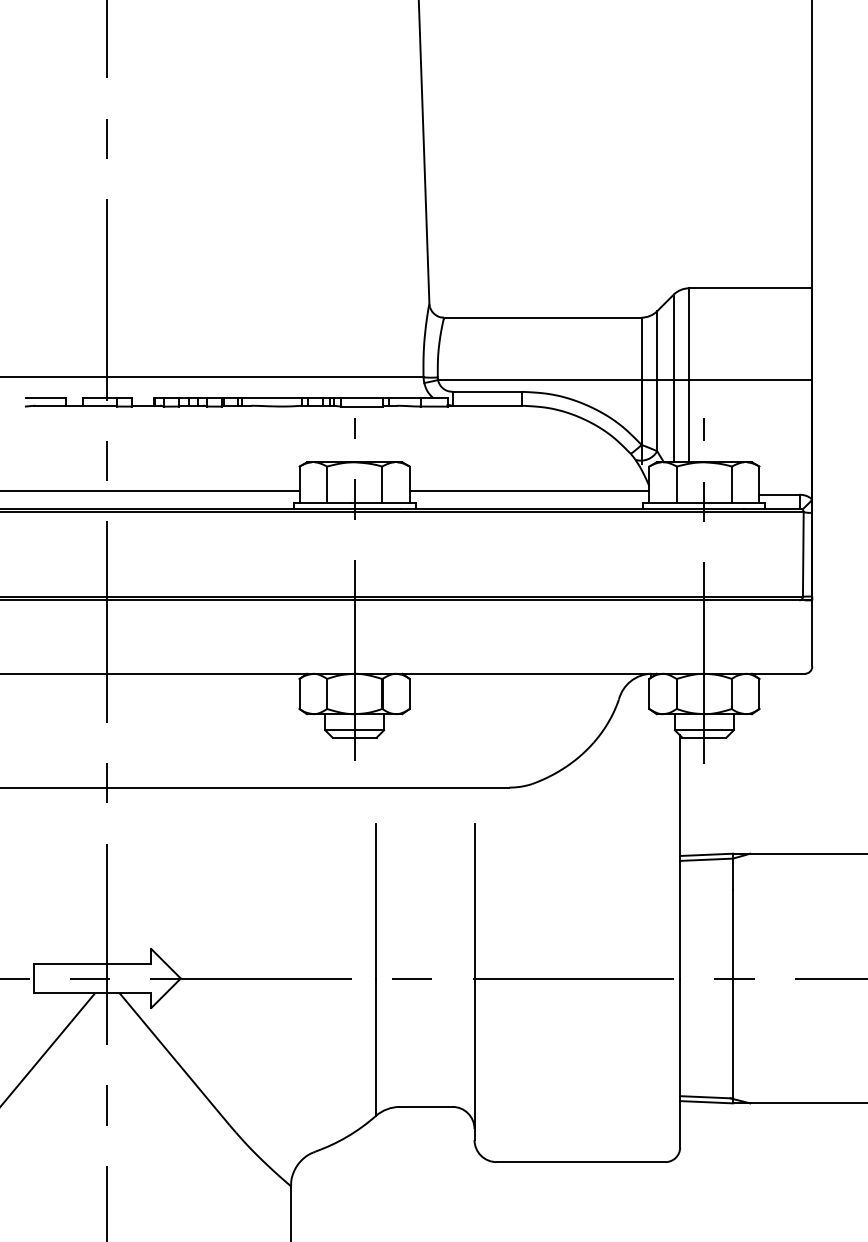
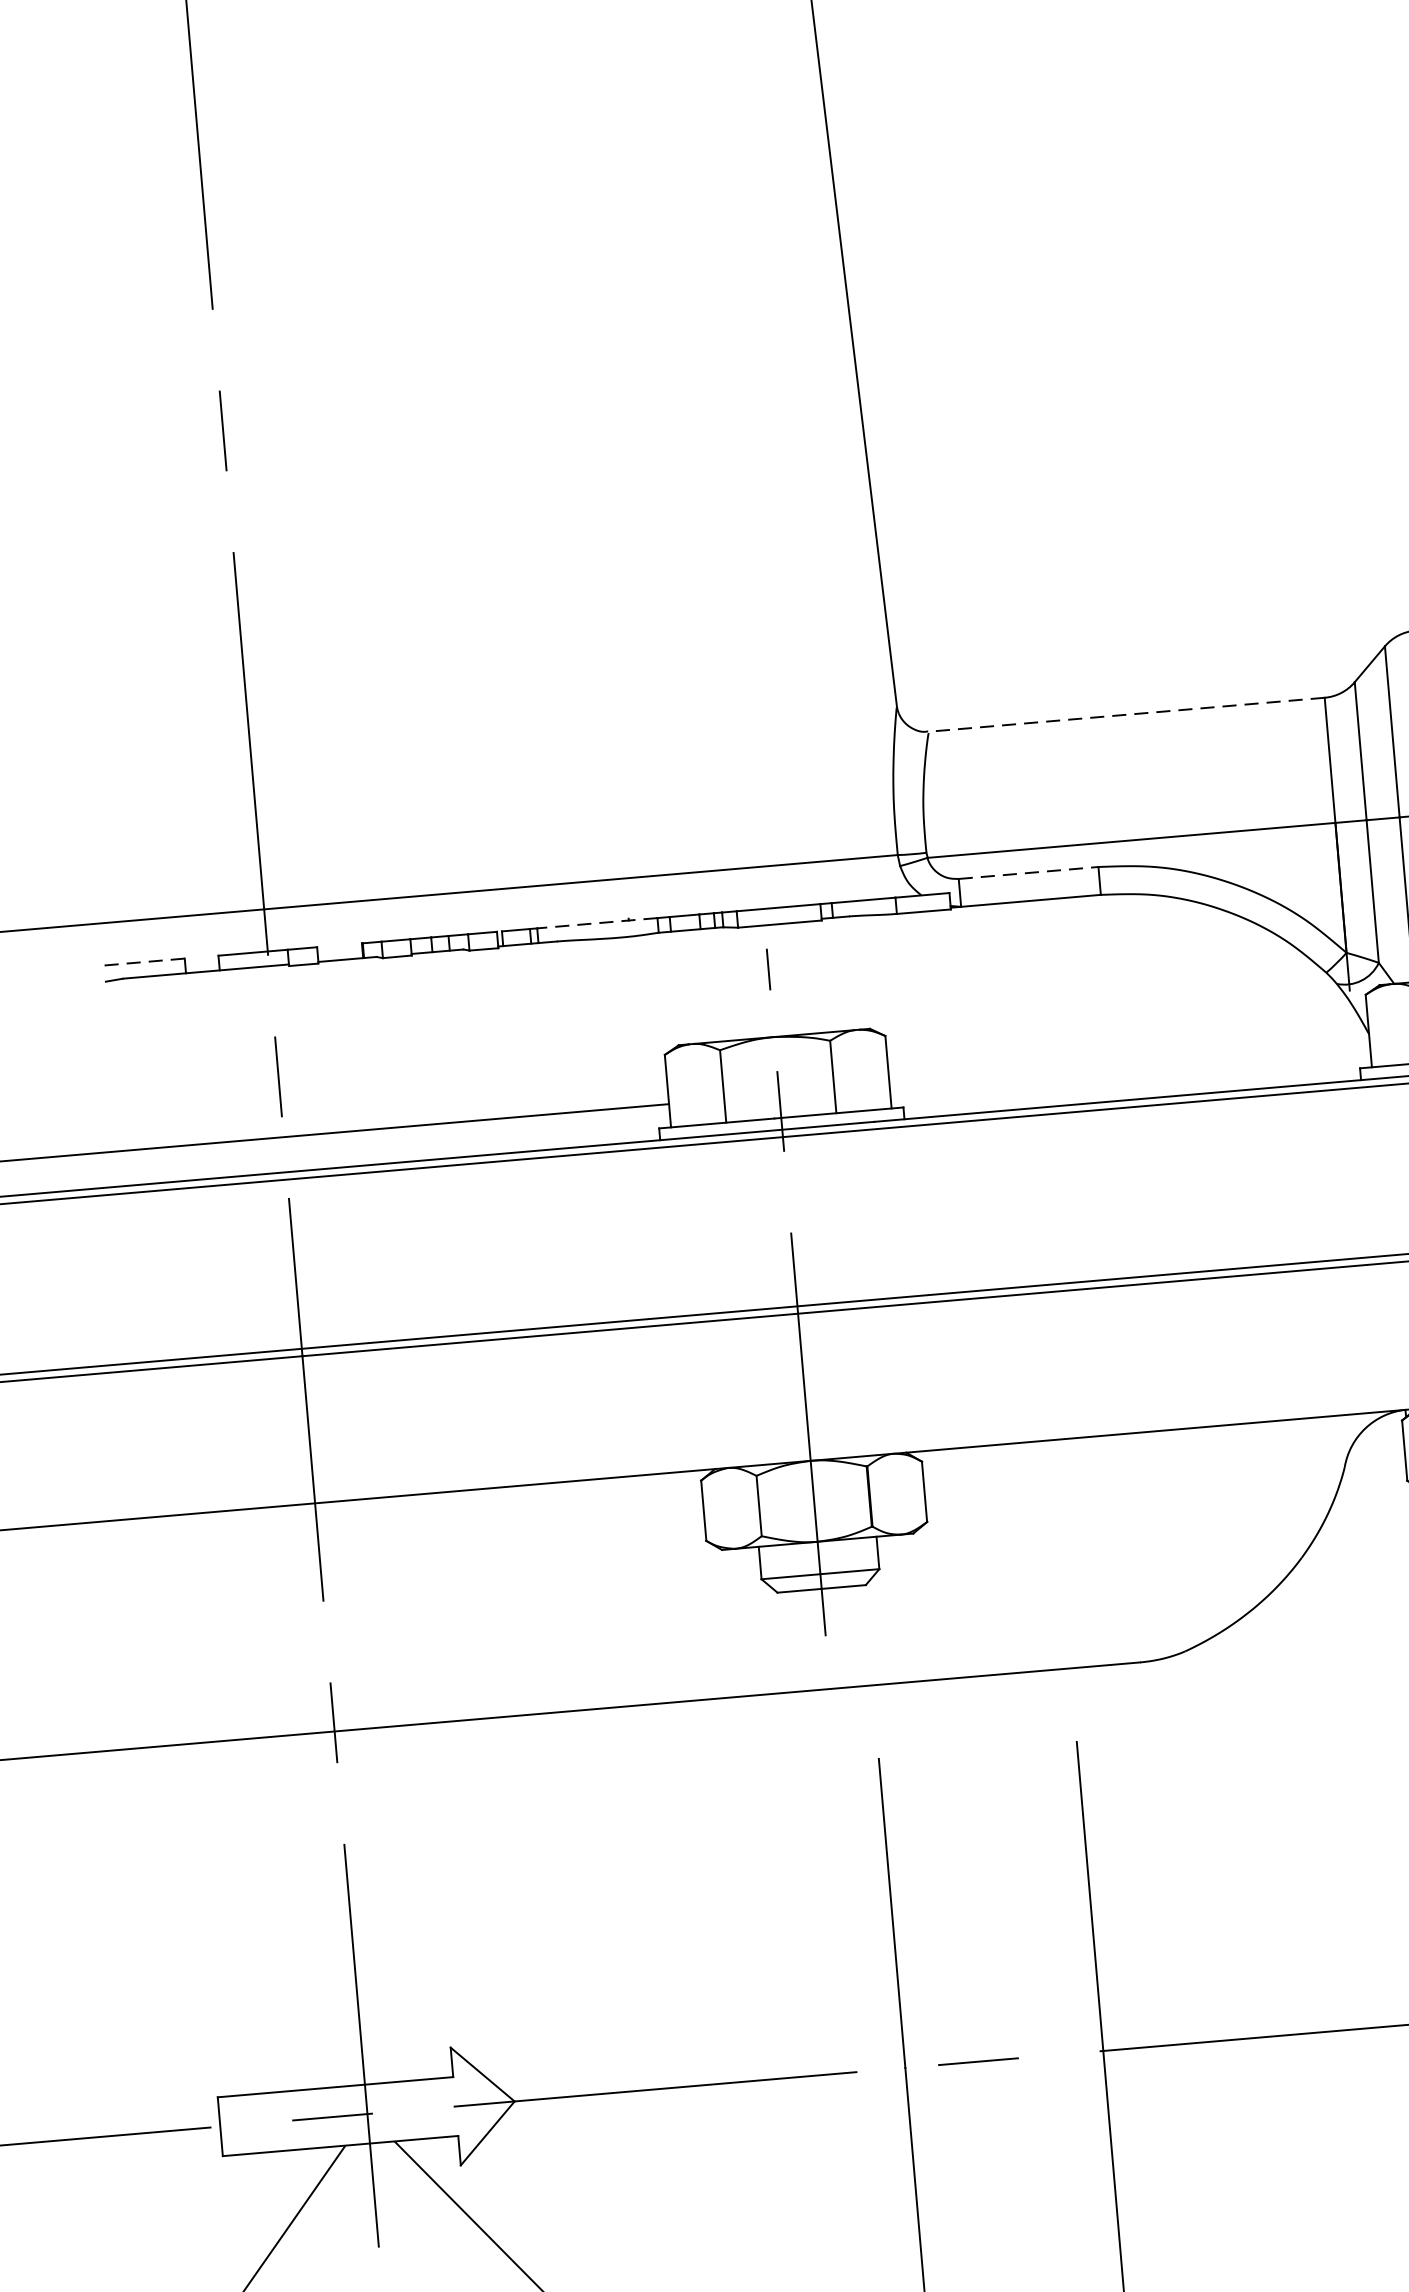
line: (542, 317) -> (1125, 714), solid -> dashed
line: (487, 391) -> (1028, 872), solid -> dashed
line: (45, 398) -> (143, 962), solid -> dashed
line: (271, 398) -> (596, 923), solid -> dashed
line: (529, 491) -> (1129, 1065), removed

